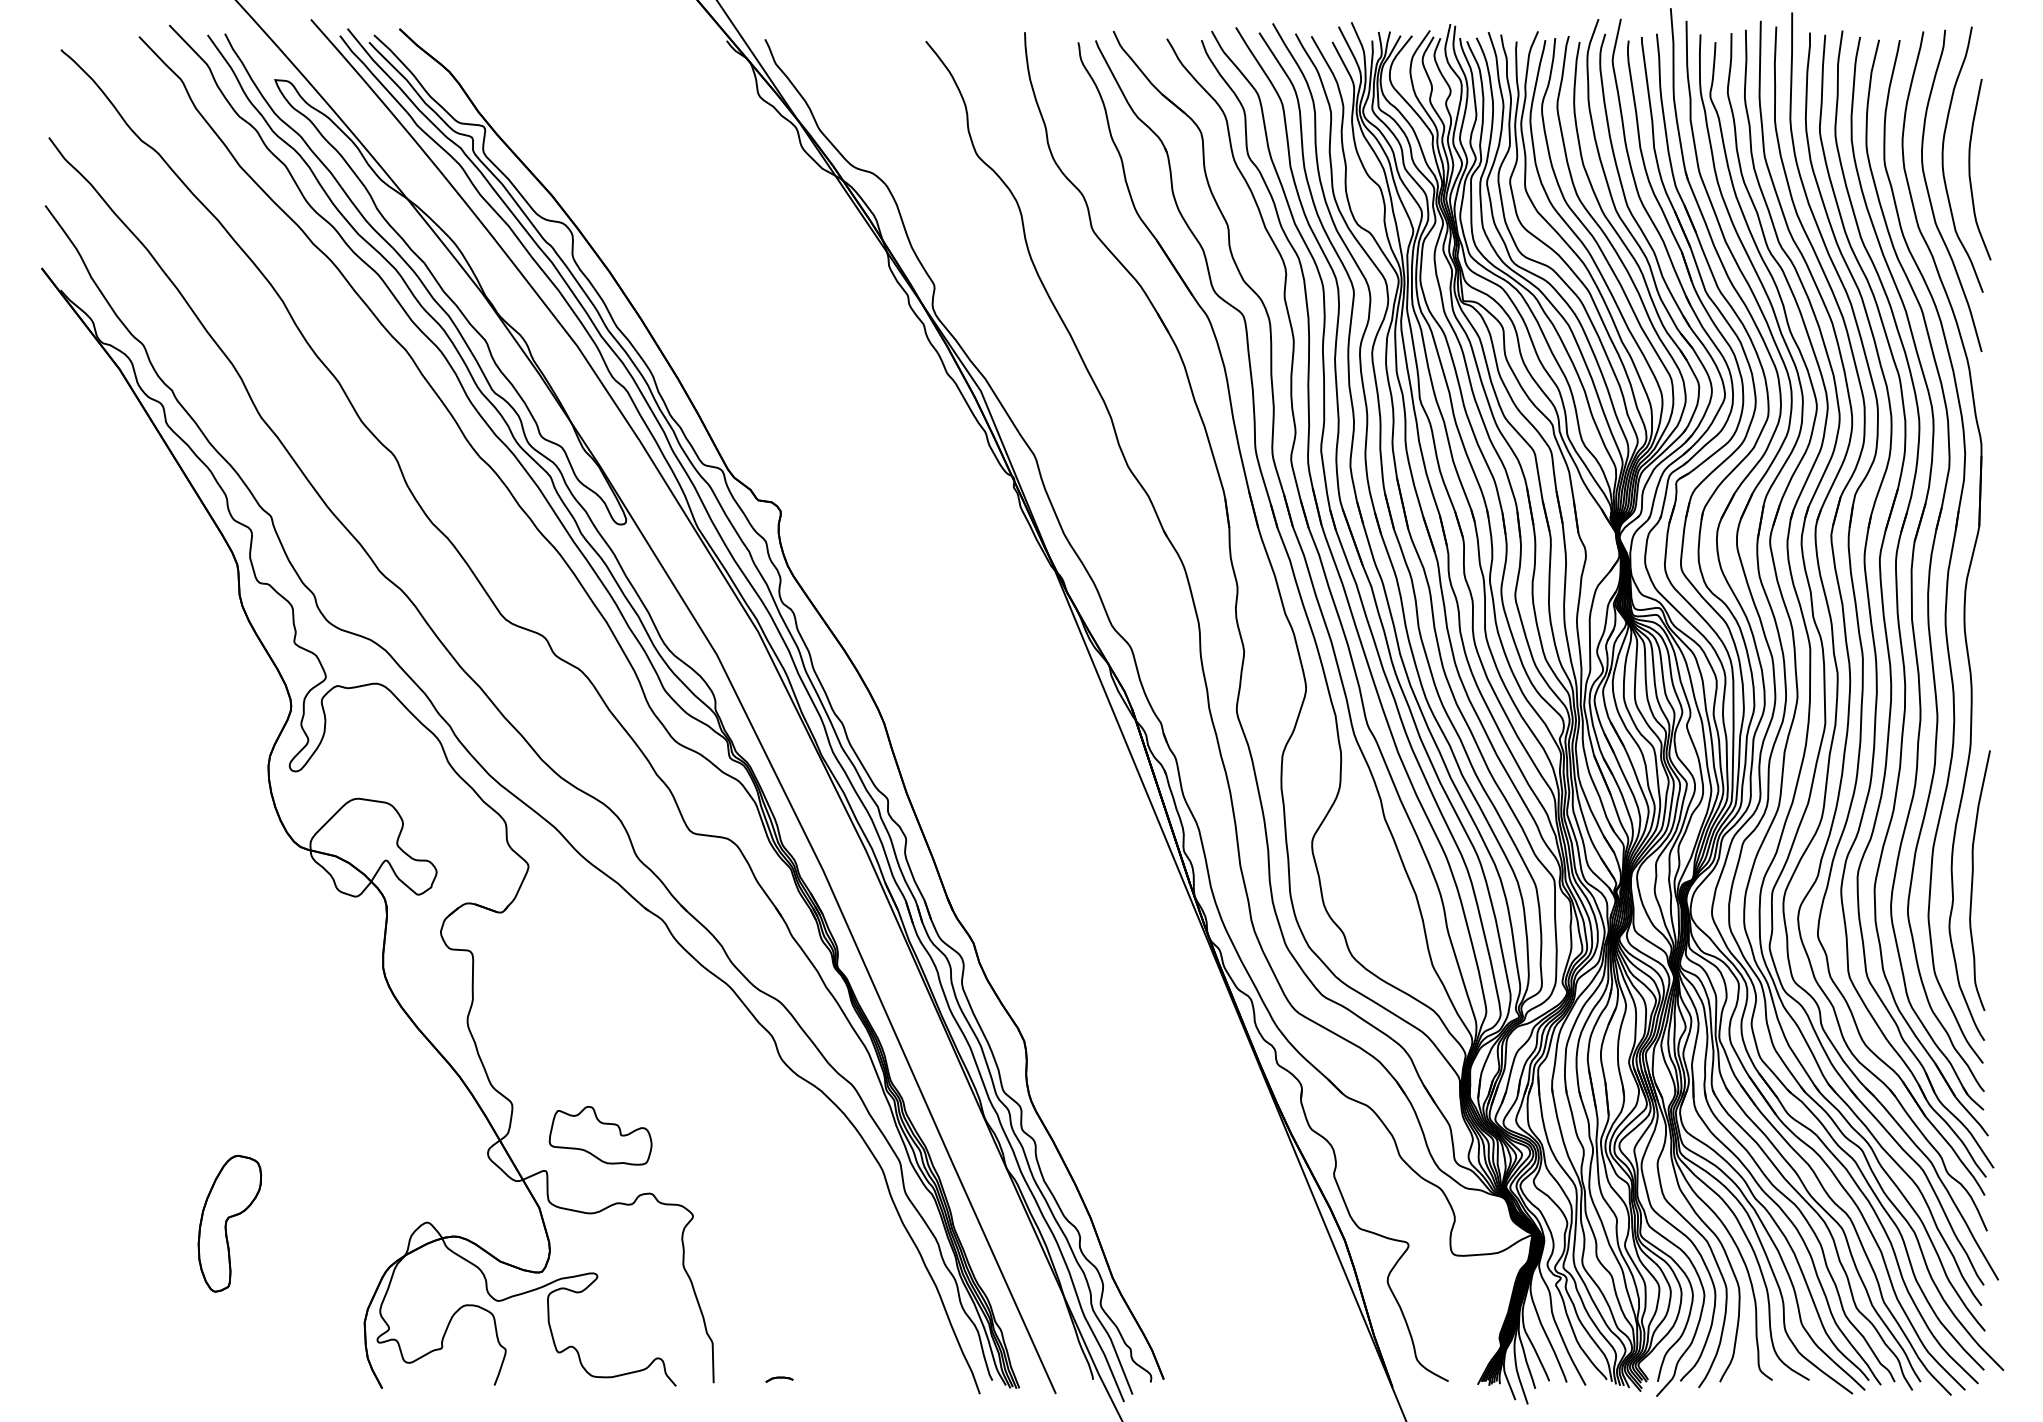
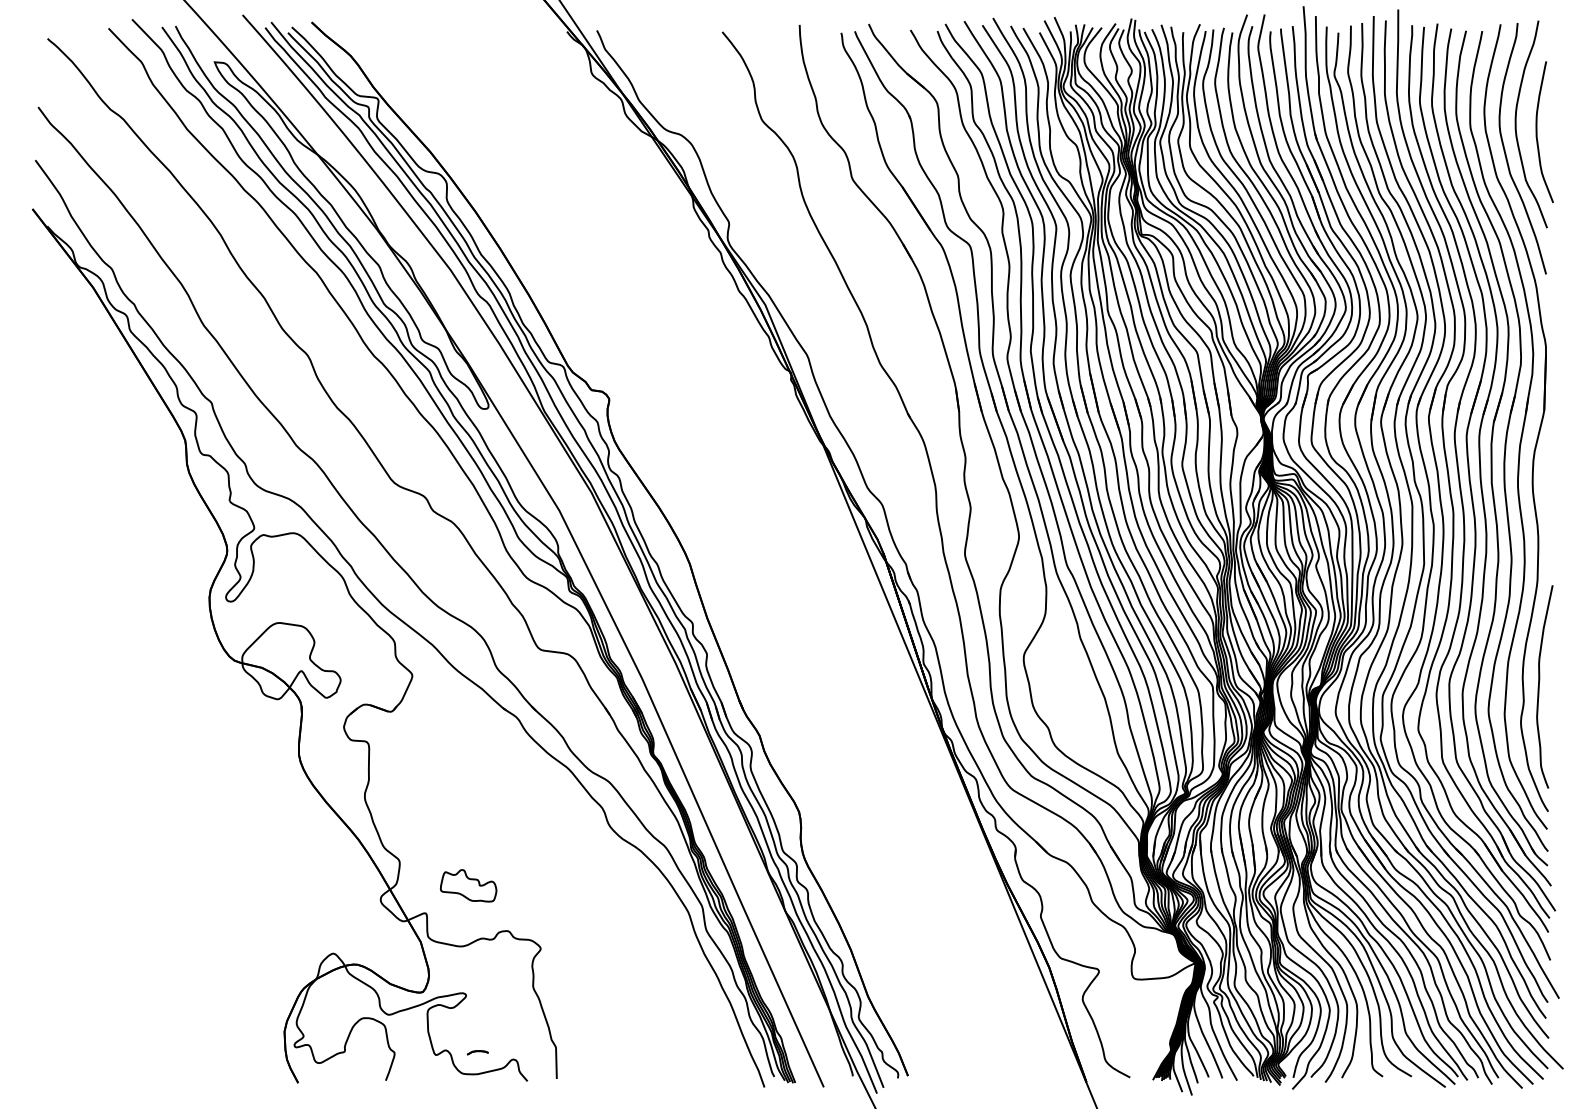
part: (600, 1135) -> (468, 885), size x0.7
part: (229, 1223) -> (179, 954), removed
part: (779, 1379) -> (477, 1052), moved

